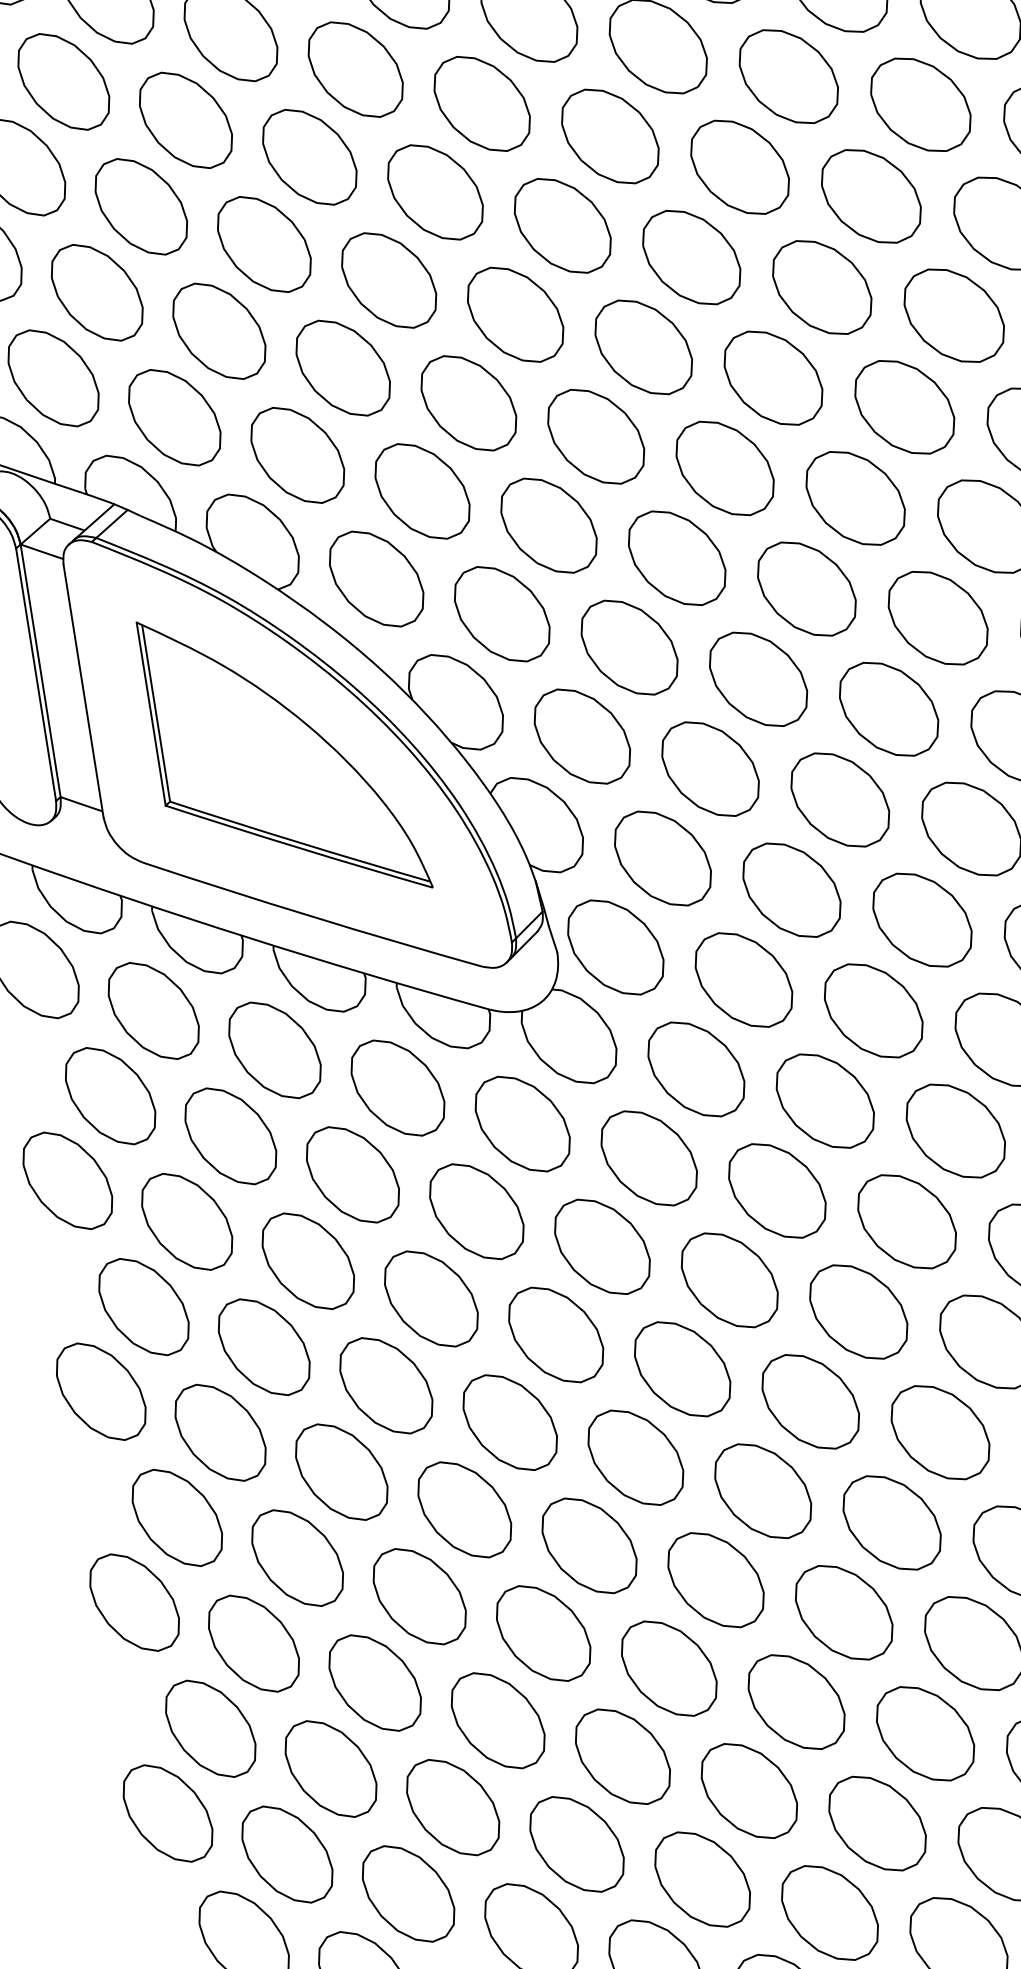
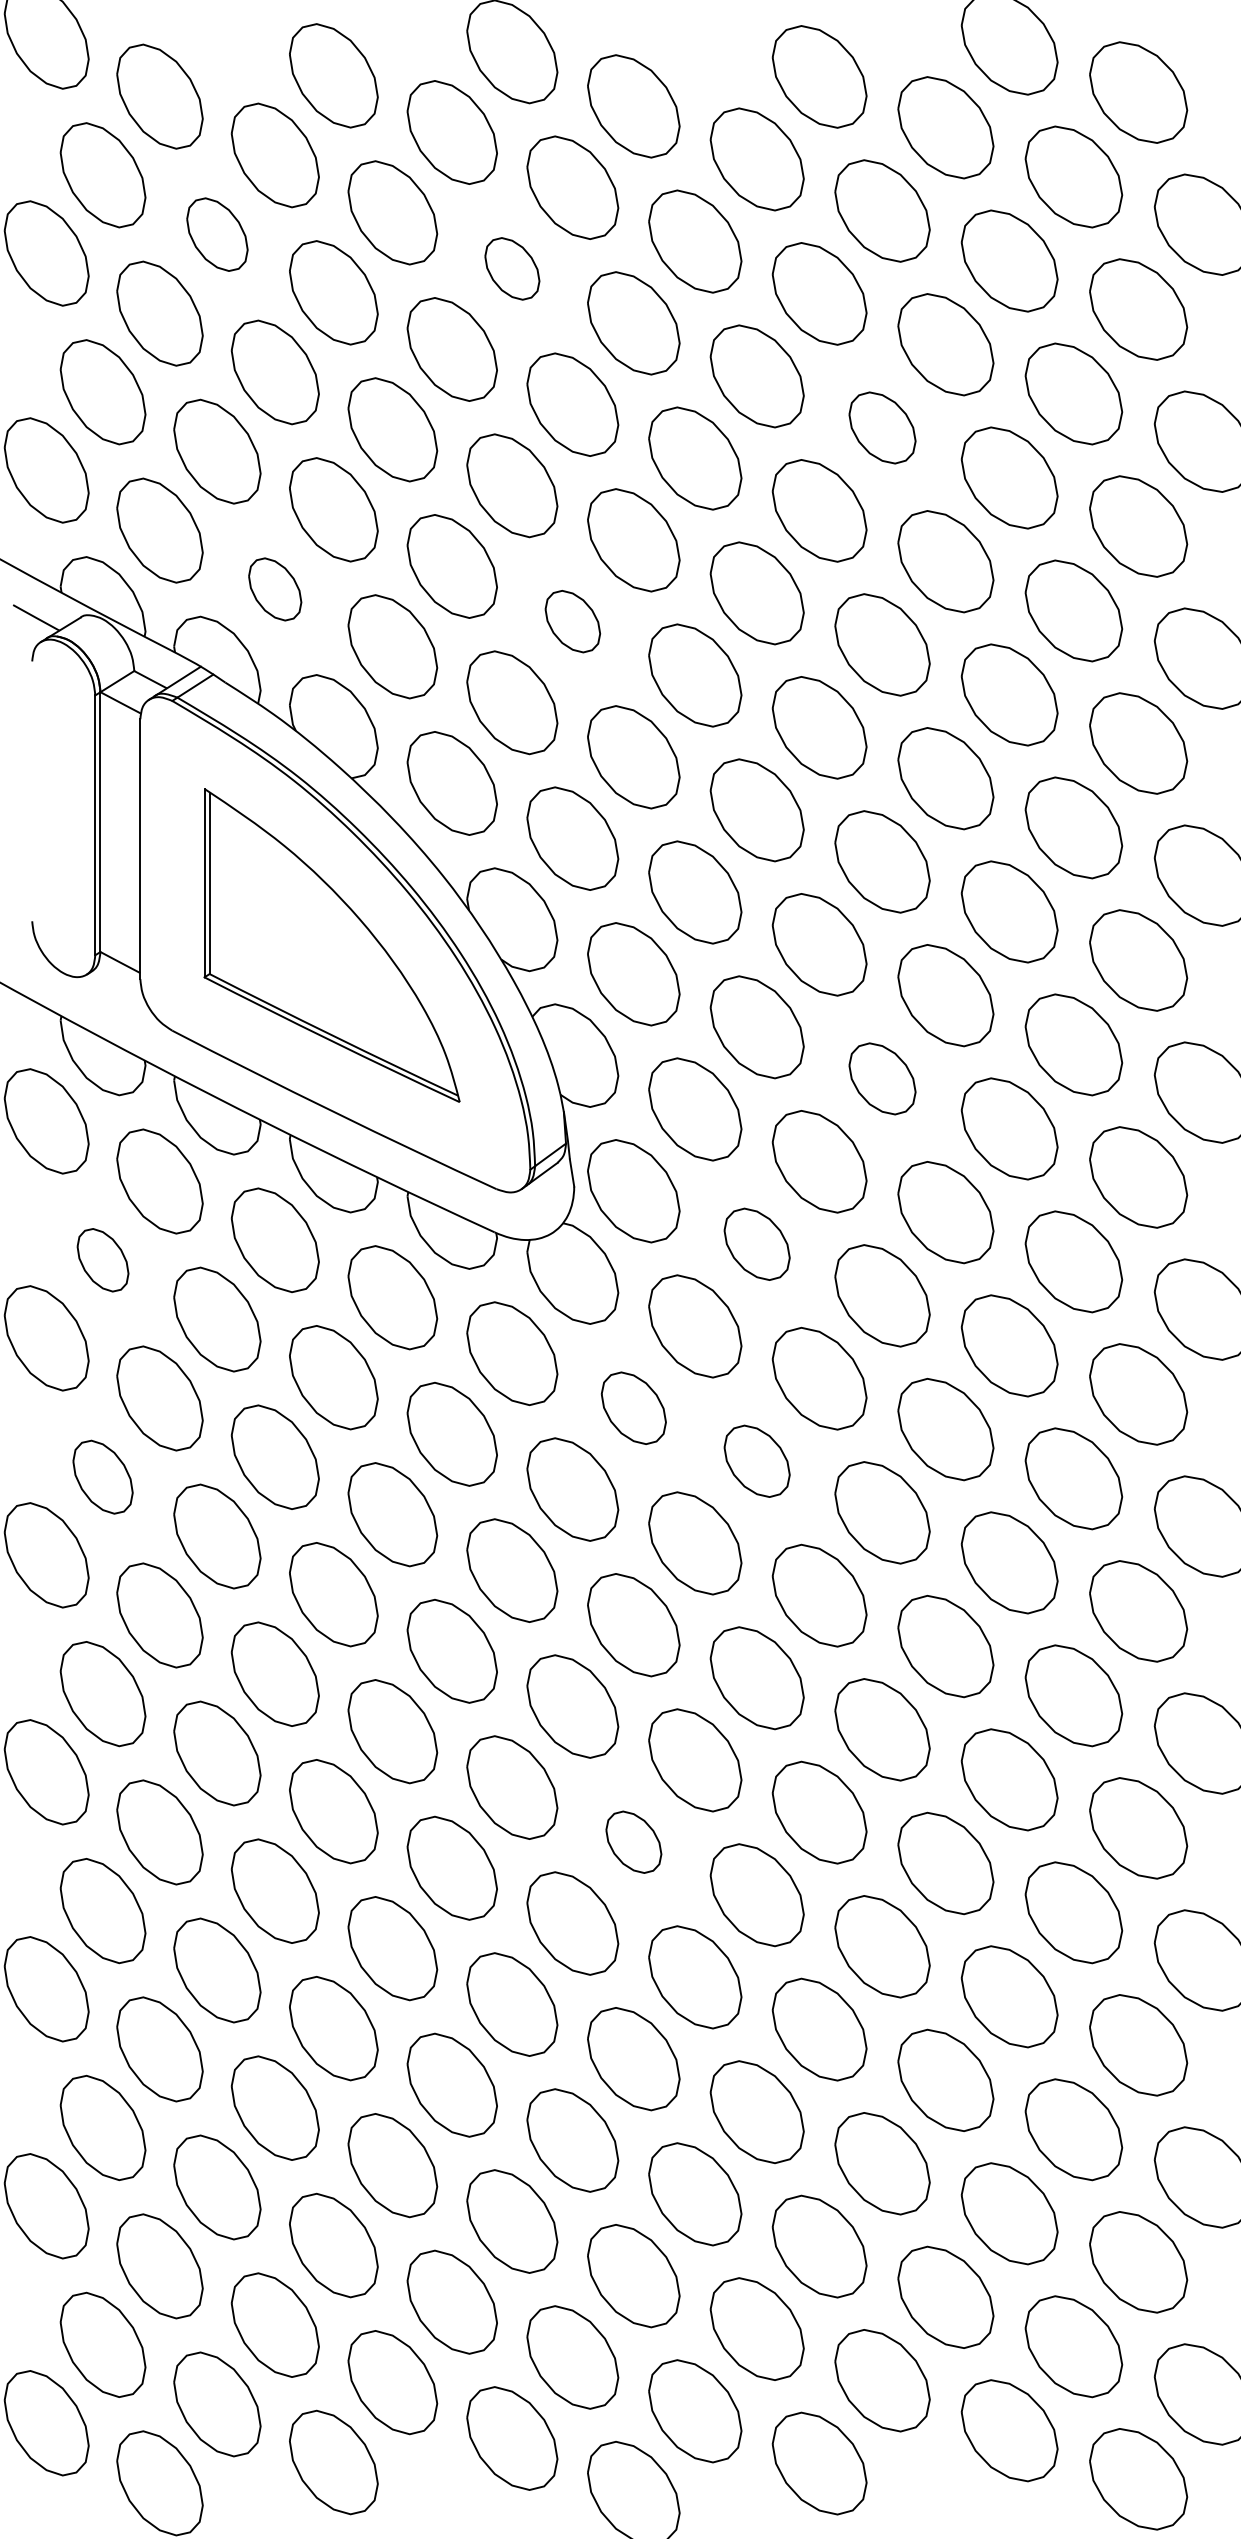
part: (355, 69) -> (512, 268), size x0.6
part: (63, 81) -> (217, 234), size x0.7
part: (740, 166) -> (882, 427), size x0.7
part: (468, 403) -> (572, 621), size x0.6
part: (173, 417) -> (274, 589), size x0.6
part: (840, 799) -> (882, 1078), size x0.7
part: (743, 980) -> (756, 1244), size x0.7
part: (110, 1096) -> (102, 1260), size x0.6
part: (649, 1158) -> (633, 1408), size x0.7
part: (776, 1191) -> (756, 1461), size x0.7
part: (143, 1307) -> (102, 1477), size x0.7
part: (715, 1580) -> (633, 1842), size x0.6

